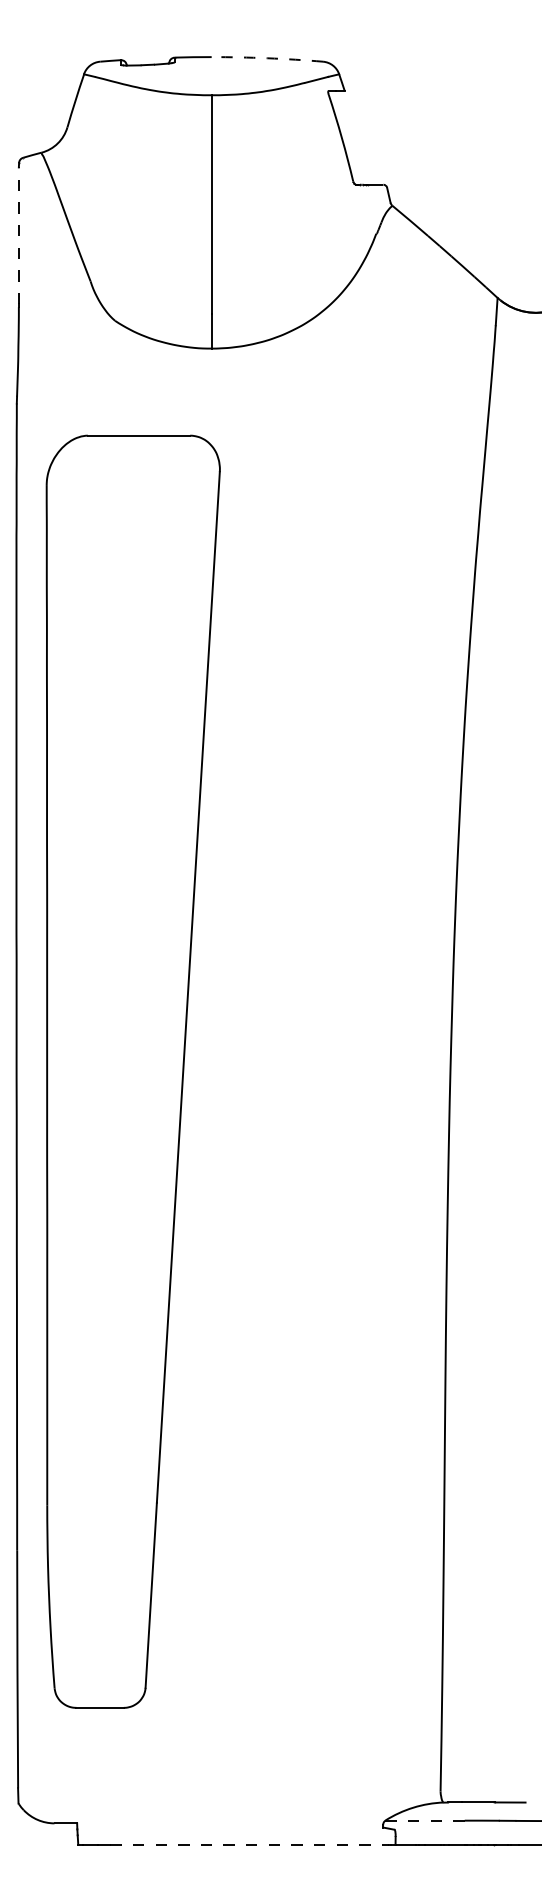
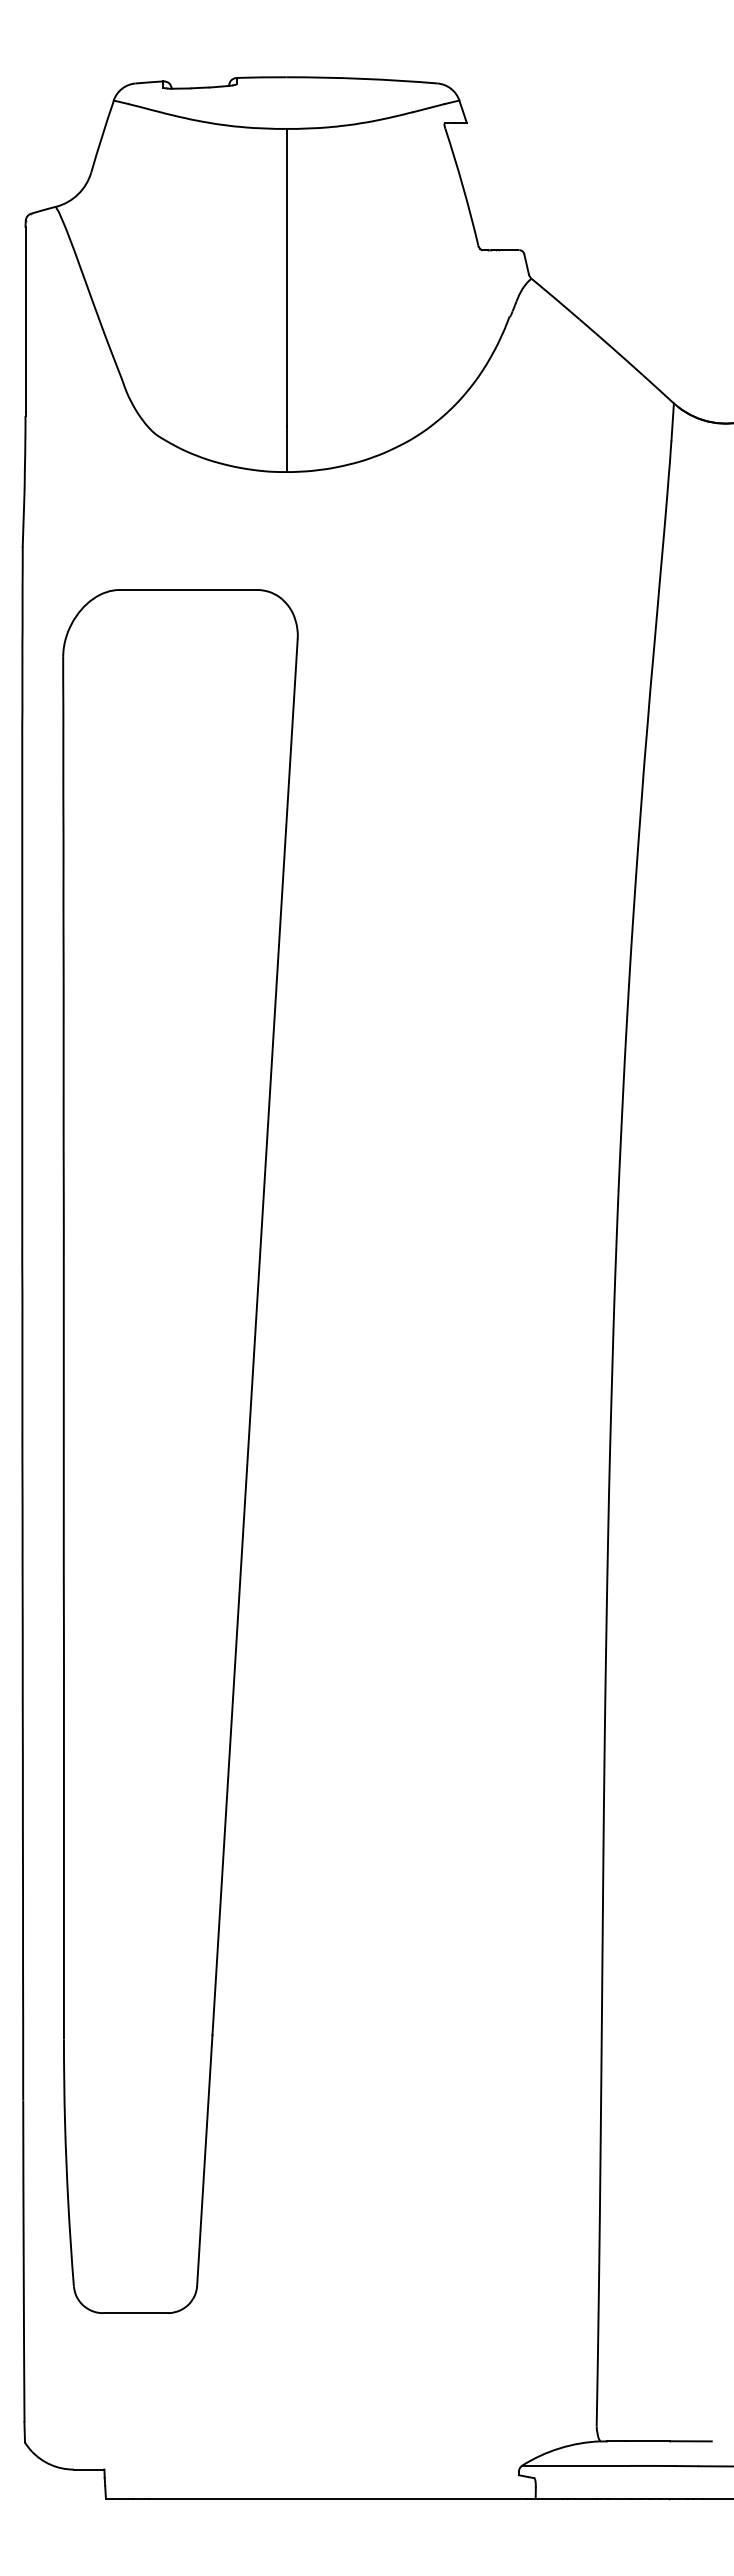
arc: (267, 58) -> (362, 78), dashed -> solid
line: (18, 235) -> (25, 319), dashed -> solid
line: (424, 1820) -> (575, 2465), dashed -> solid
line: (249, 1844) -> (337, 2498), dashed -> solid

